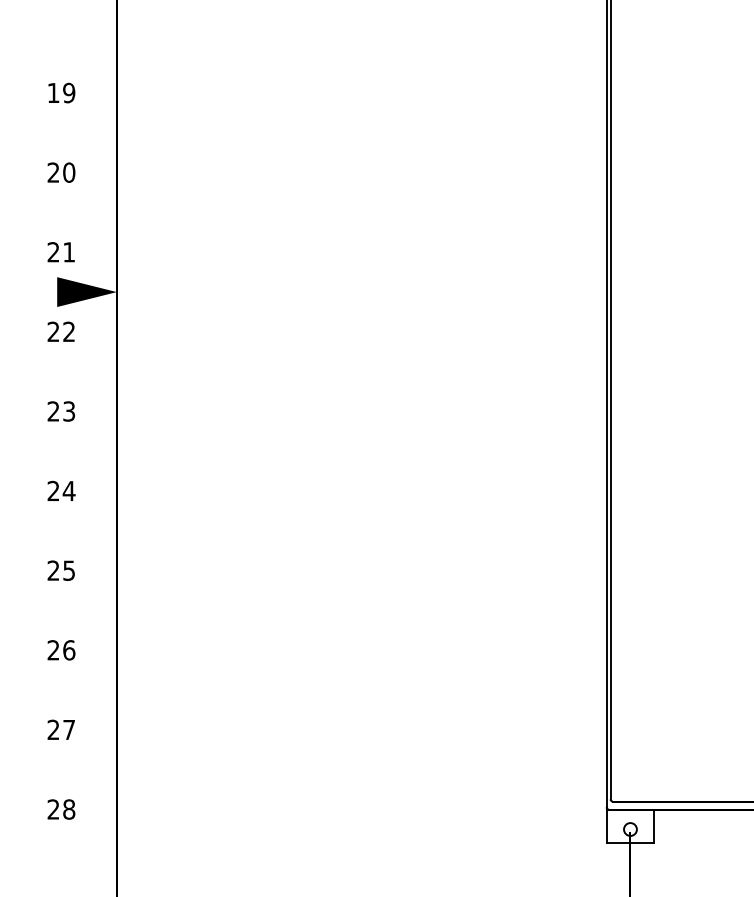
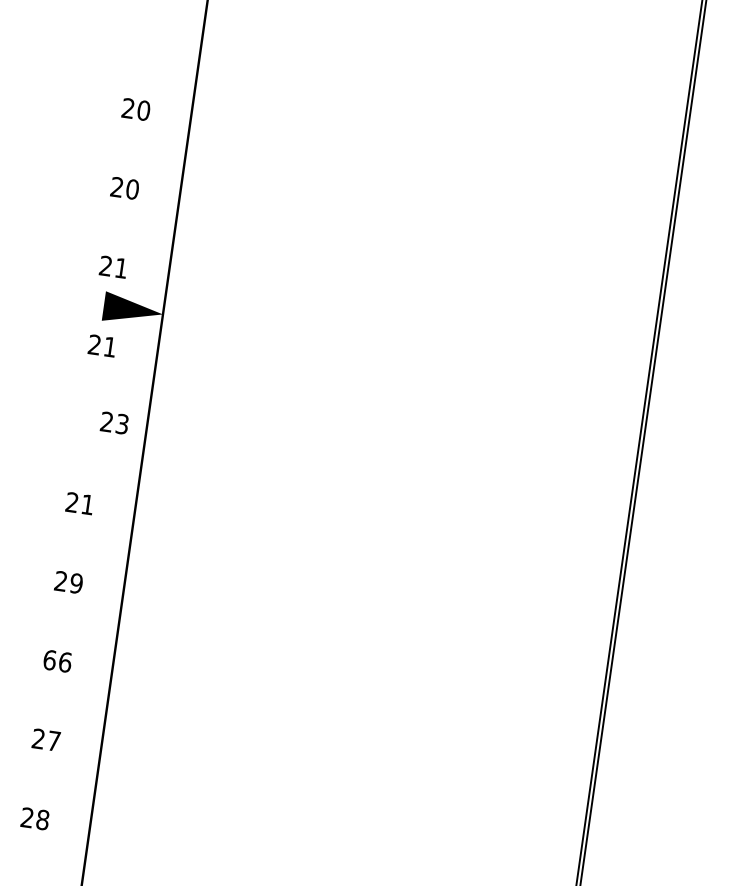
text: (61, 92) -> (136, 109), 19 -> 20
text: (68, 331) -> (109, 346), 22 -> 21
text: (60, 411) -> (113, 422), moved
text: (68, 490) -> (87, 504), 24 -> 21
text: (69, 570) -> (76, 583), 25 -> 29
text: (53, 650) -> (49, 660), 26 -> 66

